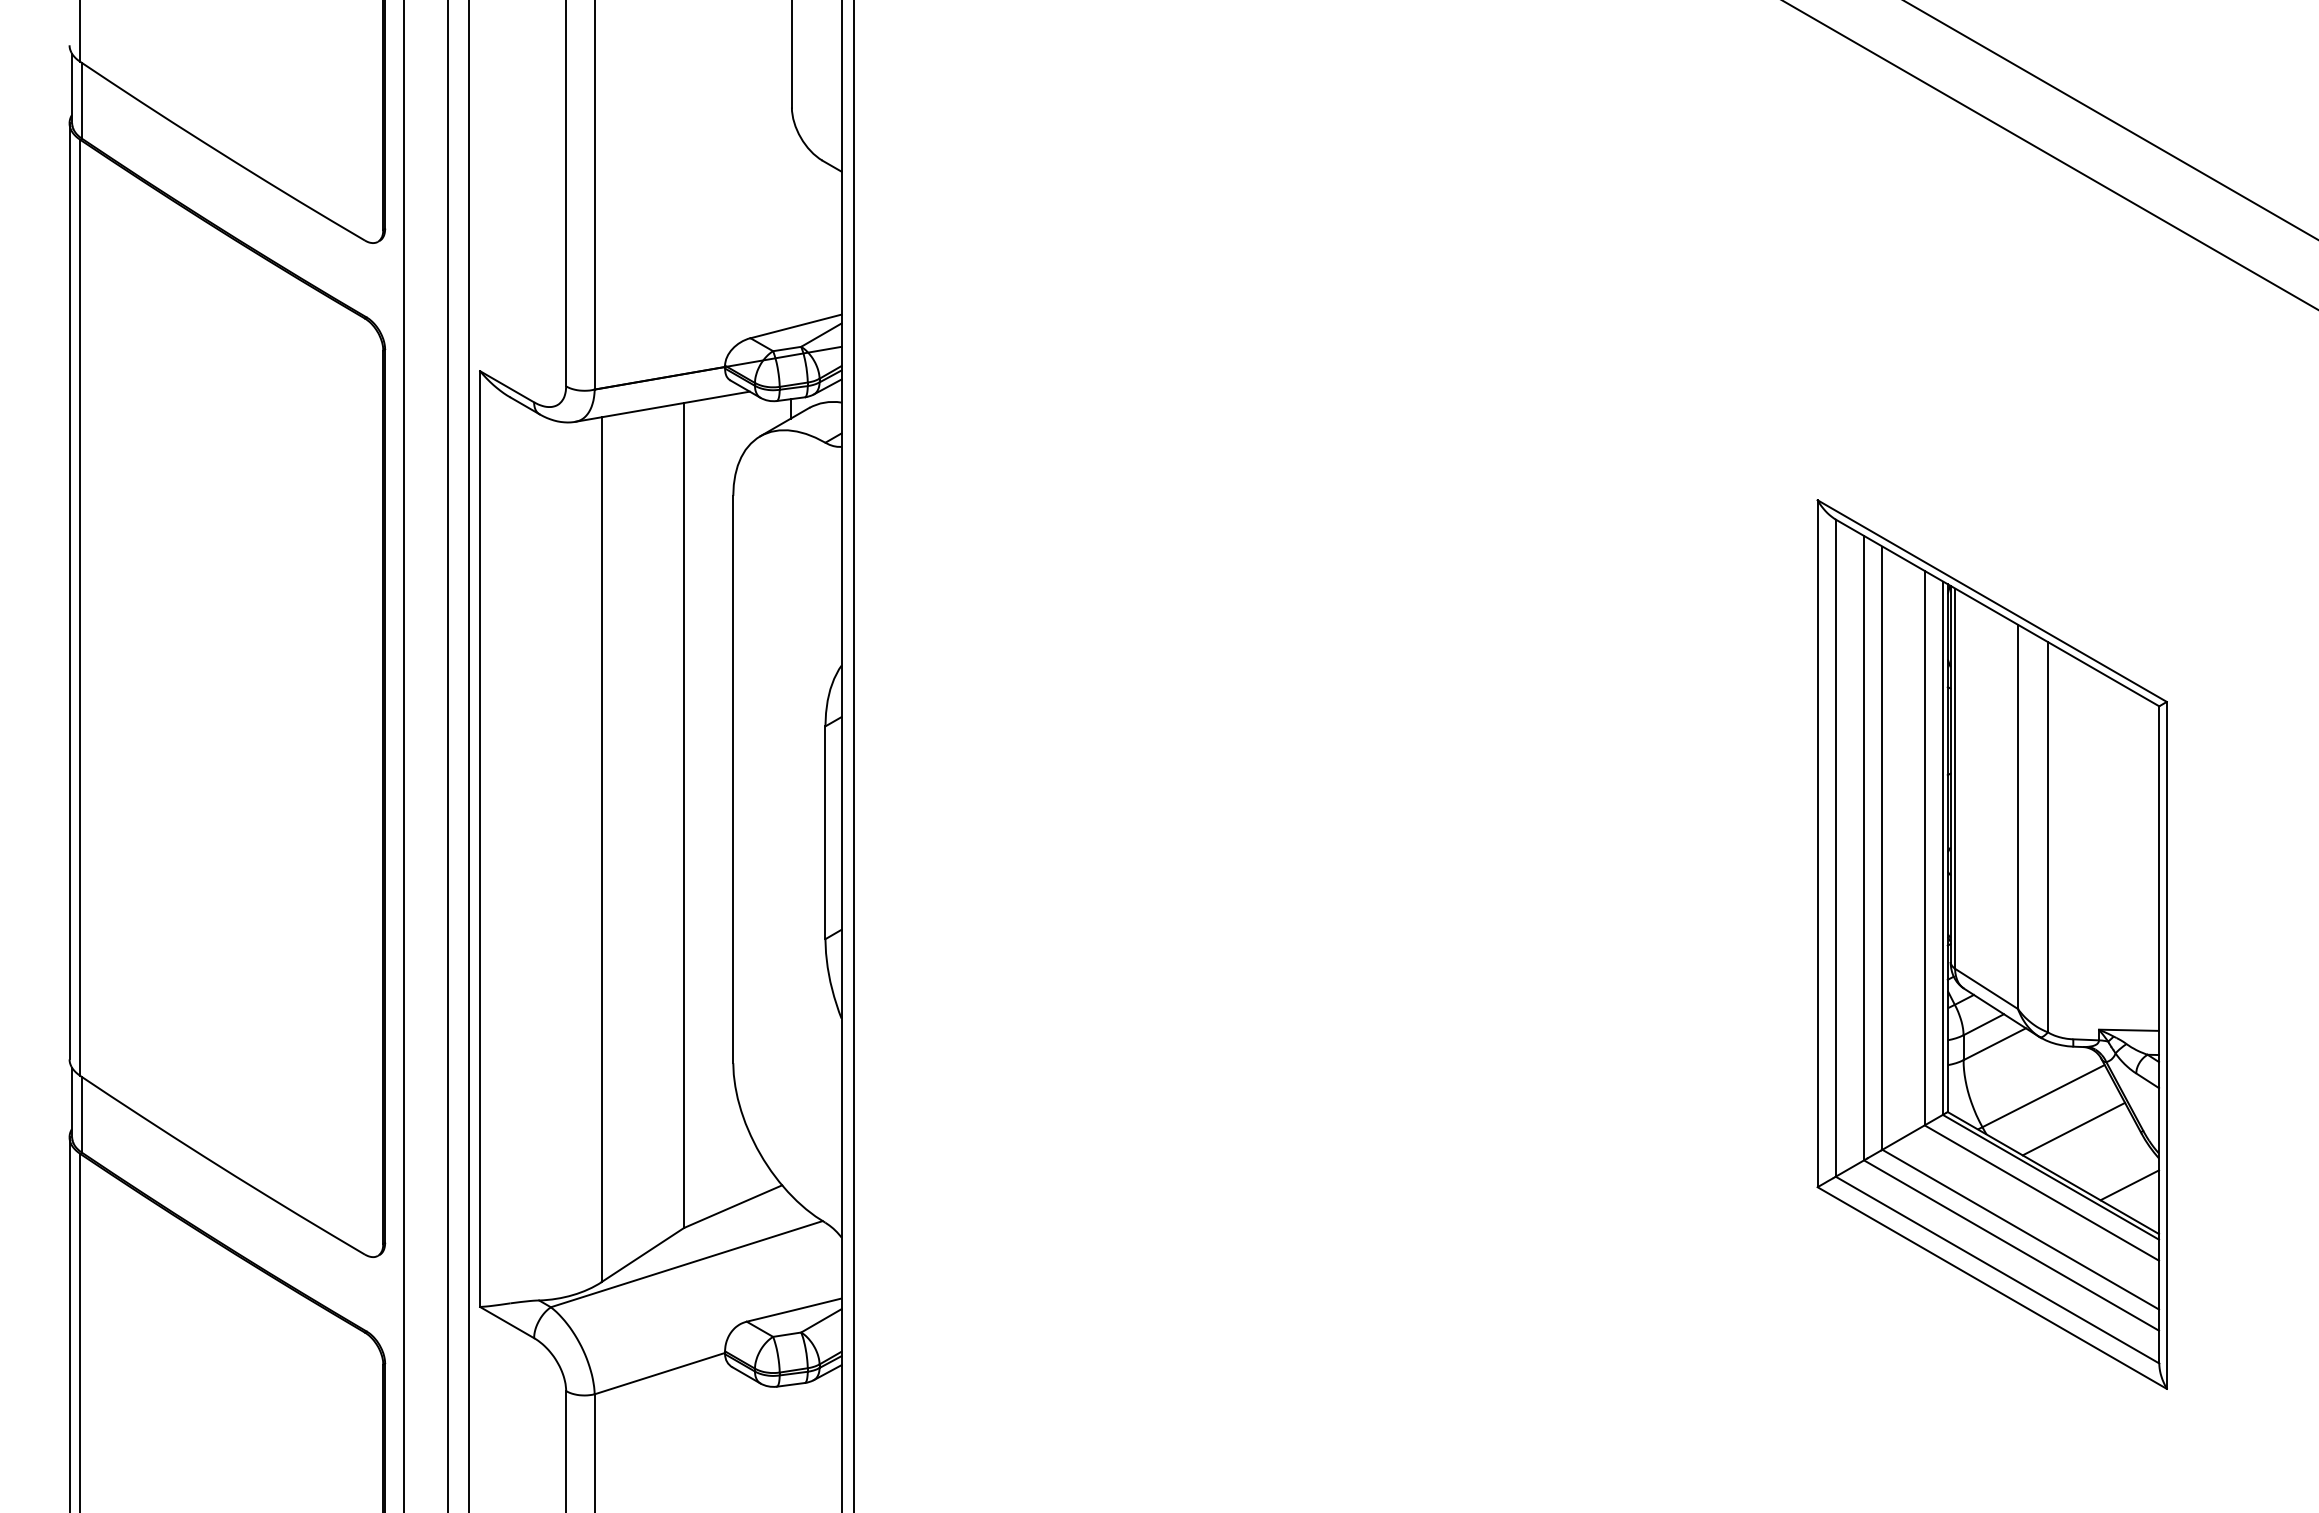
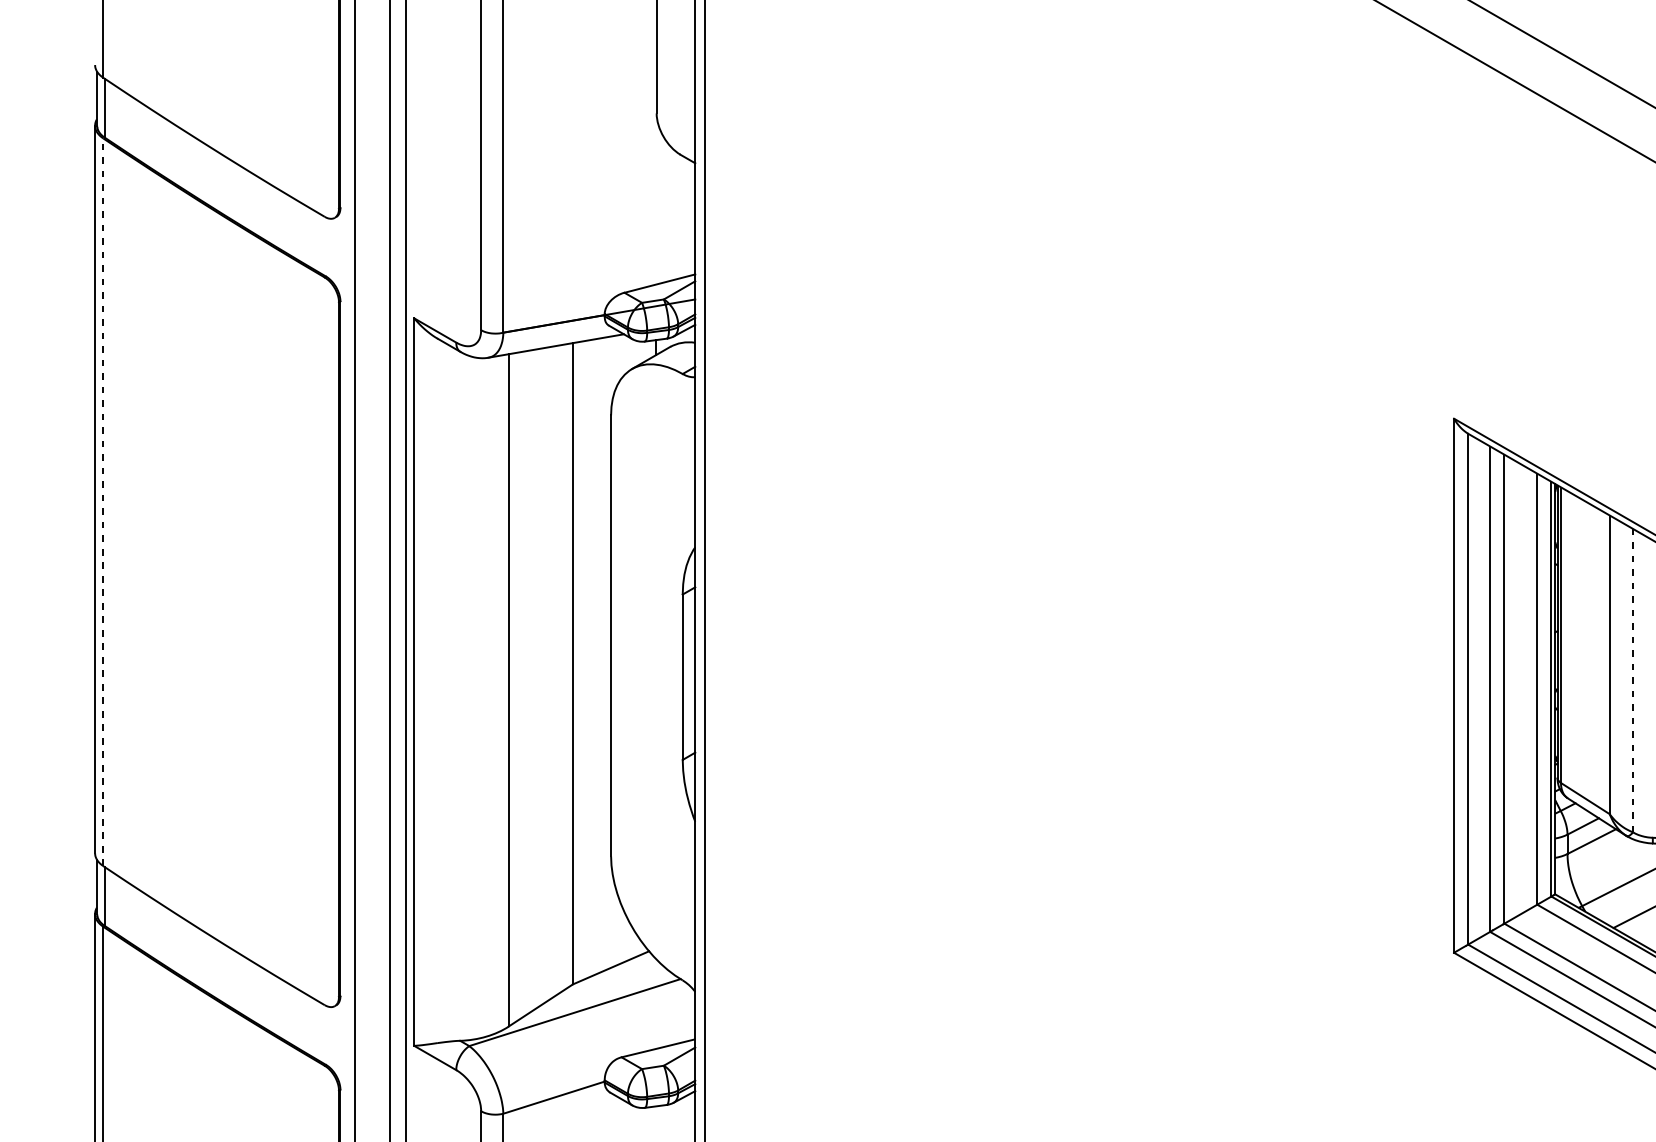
line: (79, 607) -> (102, 502), solid -> dashed
line: (2047, 836) -> (1632, 680), solid -> dashed

